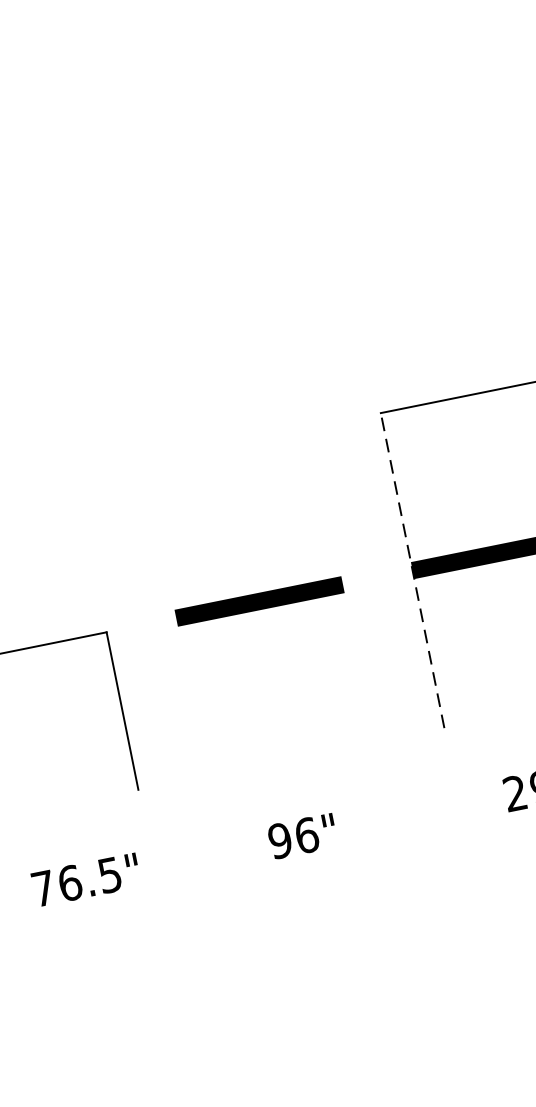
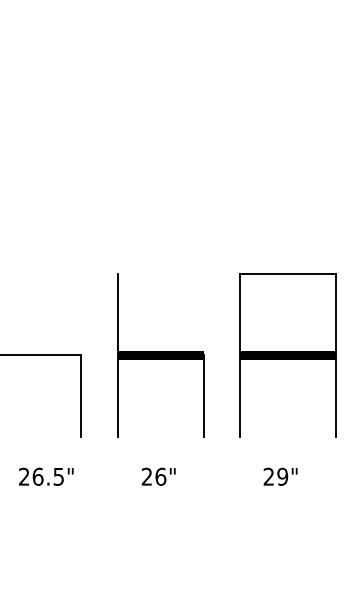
line: (413, 570) -> (240, 355), dashed -> solid
line: (176, 618) -> (117, 355), added
line: (359, 663) -> (204, 396), added
text: (279, 840) -> (146, 476), 96" -> 26"
text: (43, 887) -> (24, 476), 76.5" -> 26.5"

